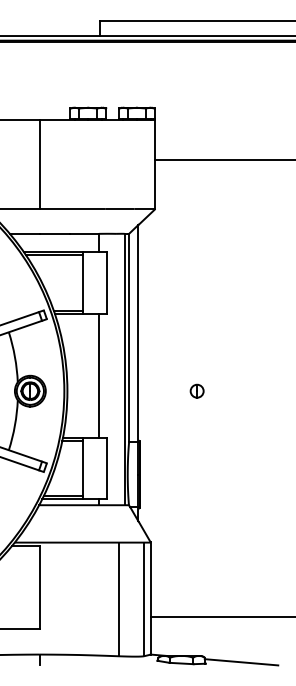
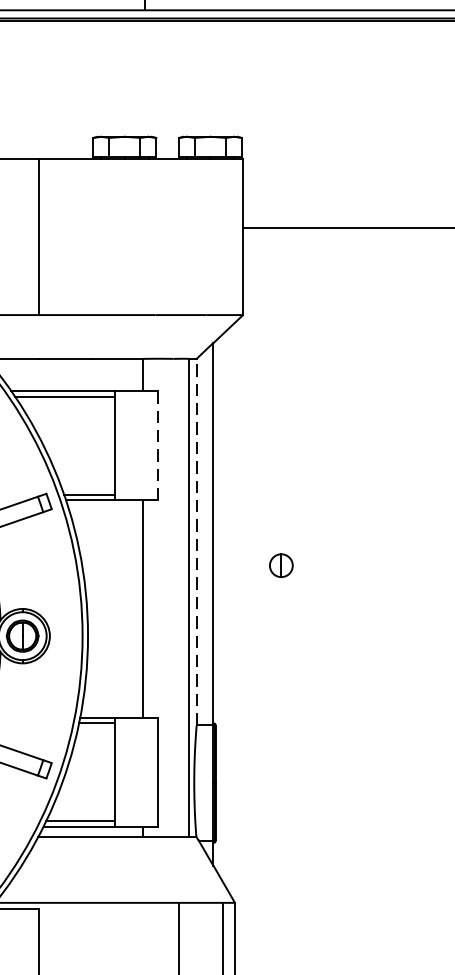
line: (107, 283) -> (158, 446), solid -> dashed
line: (129, 337) -> (197, 541), solid -> dashed
part: (196, 390) -> (280, 564), moved

